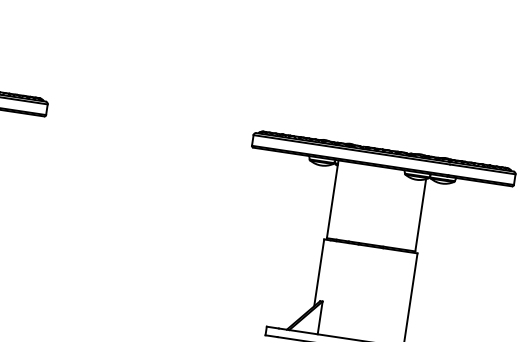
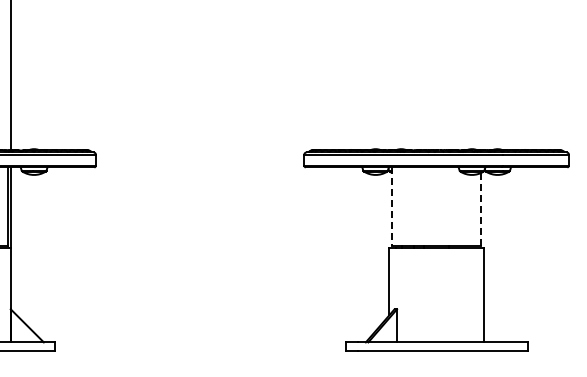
line: (332, 200) -> (391, 207), solid -> dashed
line: (420, 215) -> (481, 209), solid -> dashed

